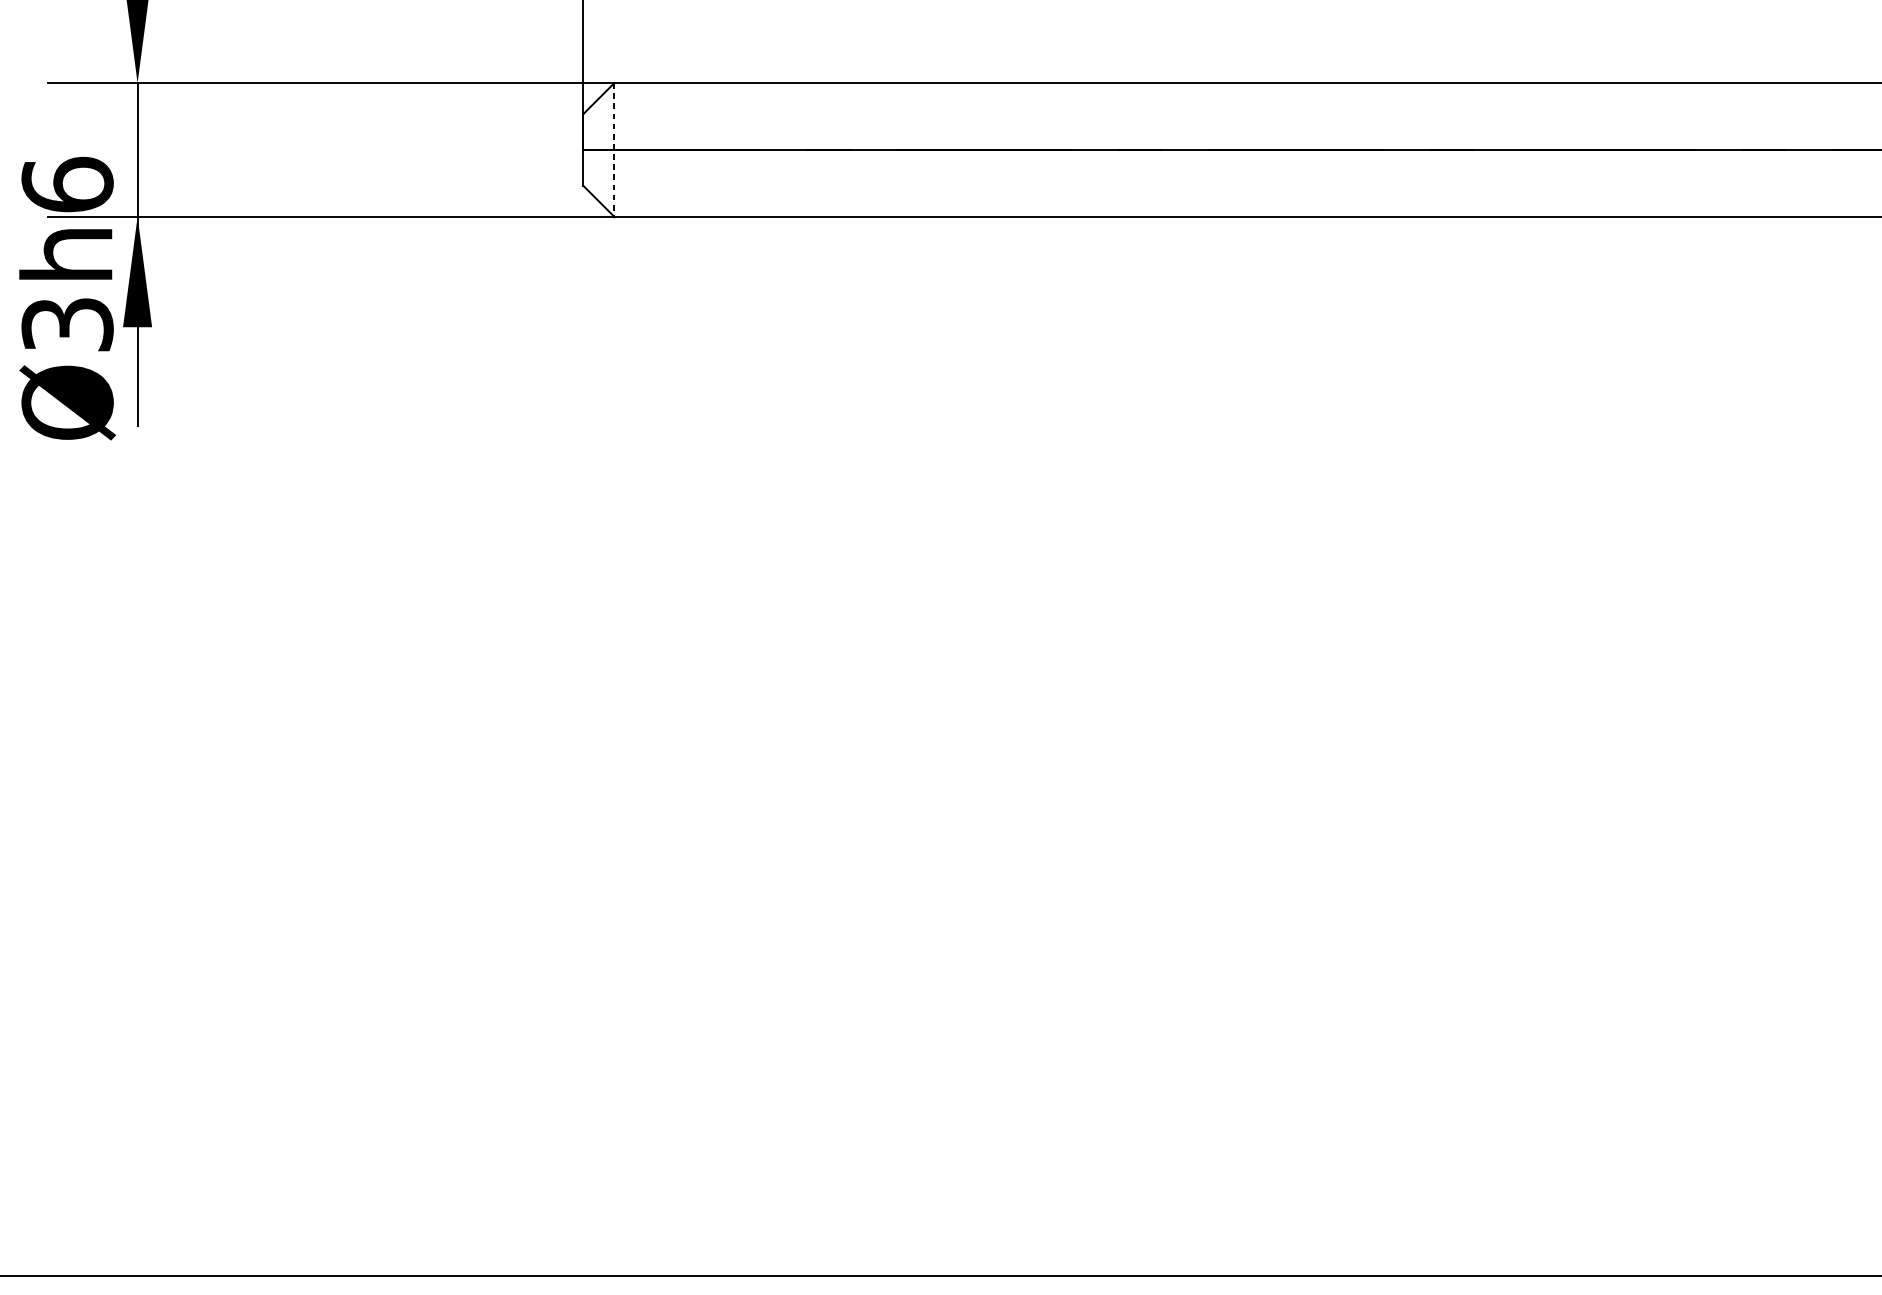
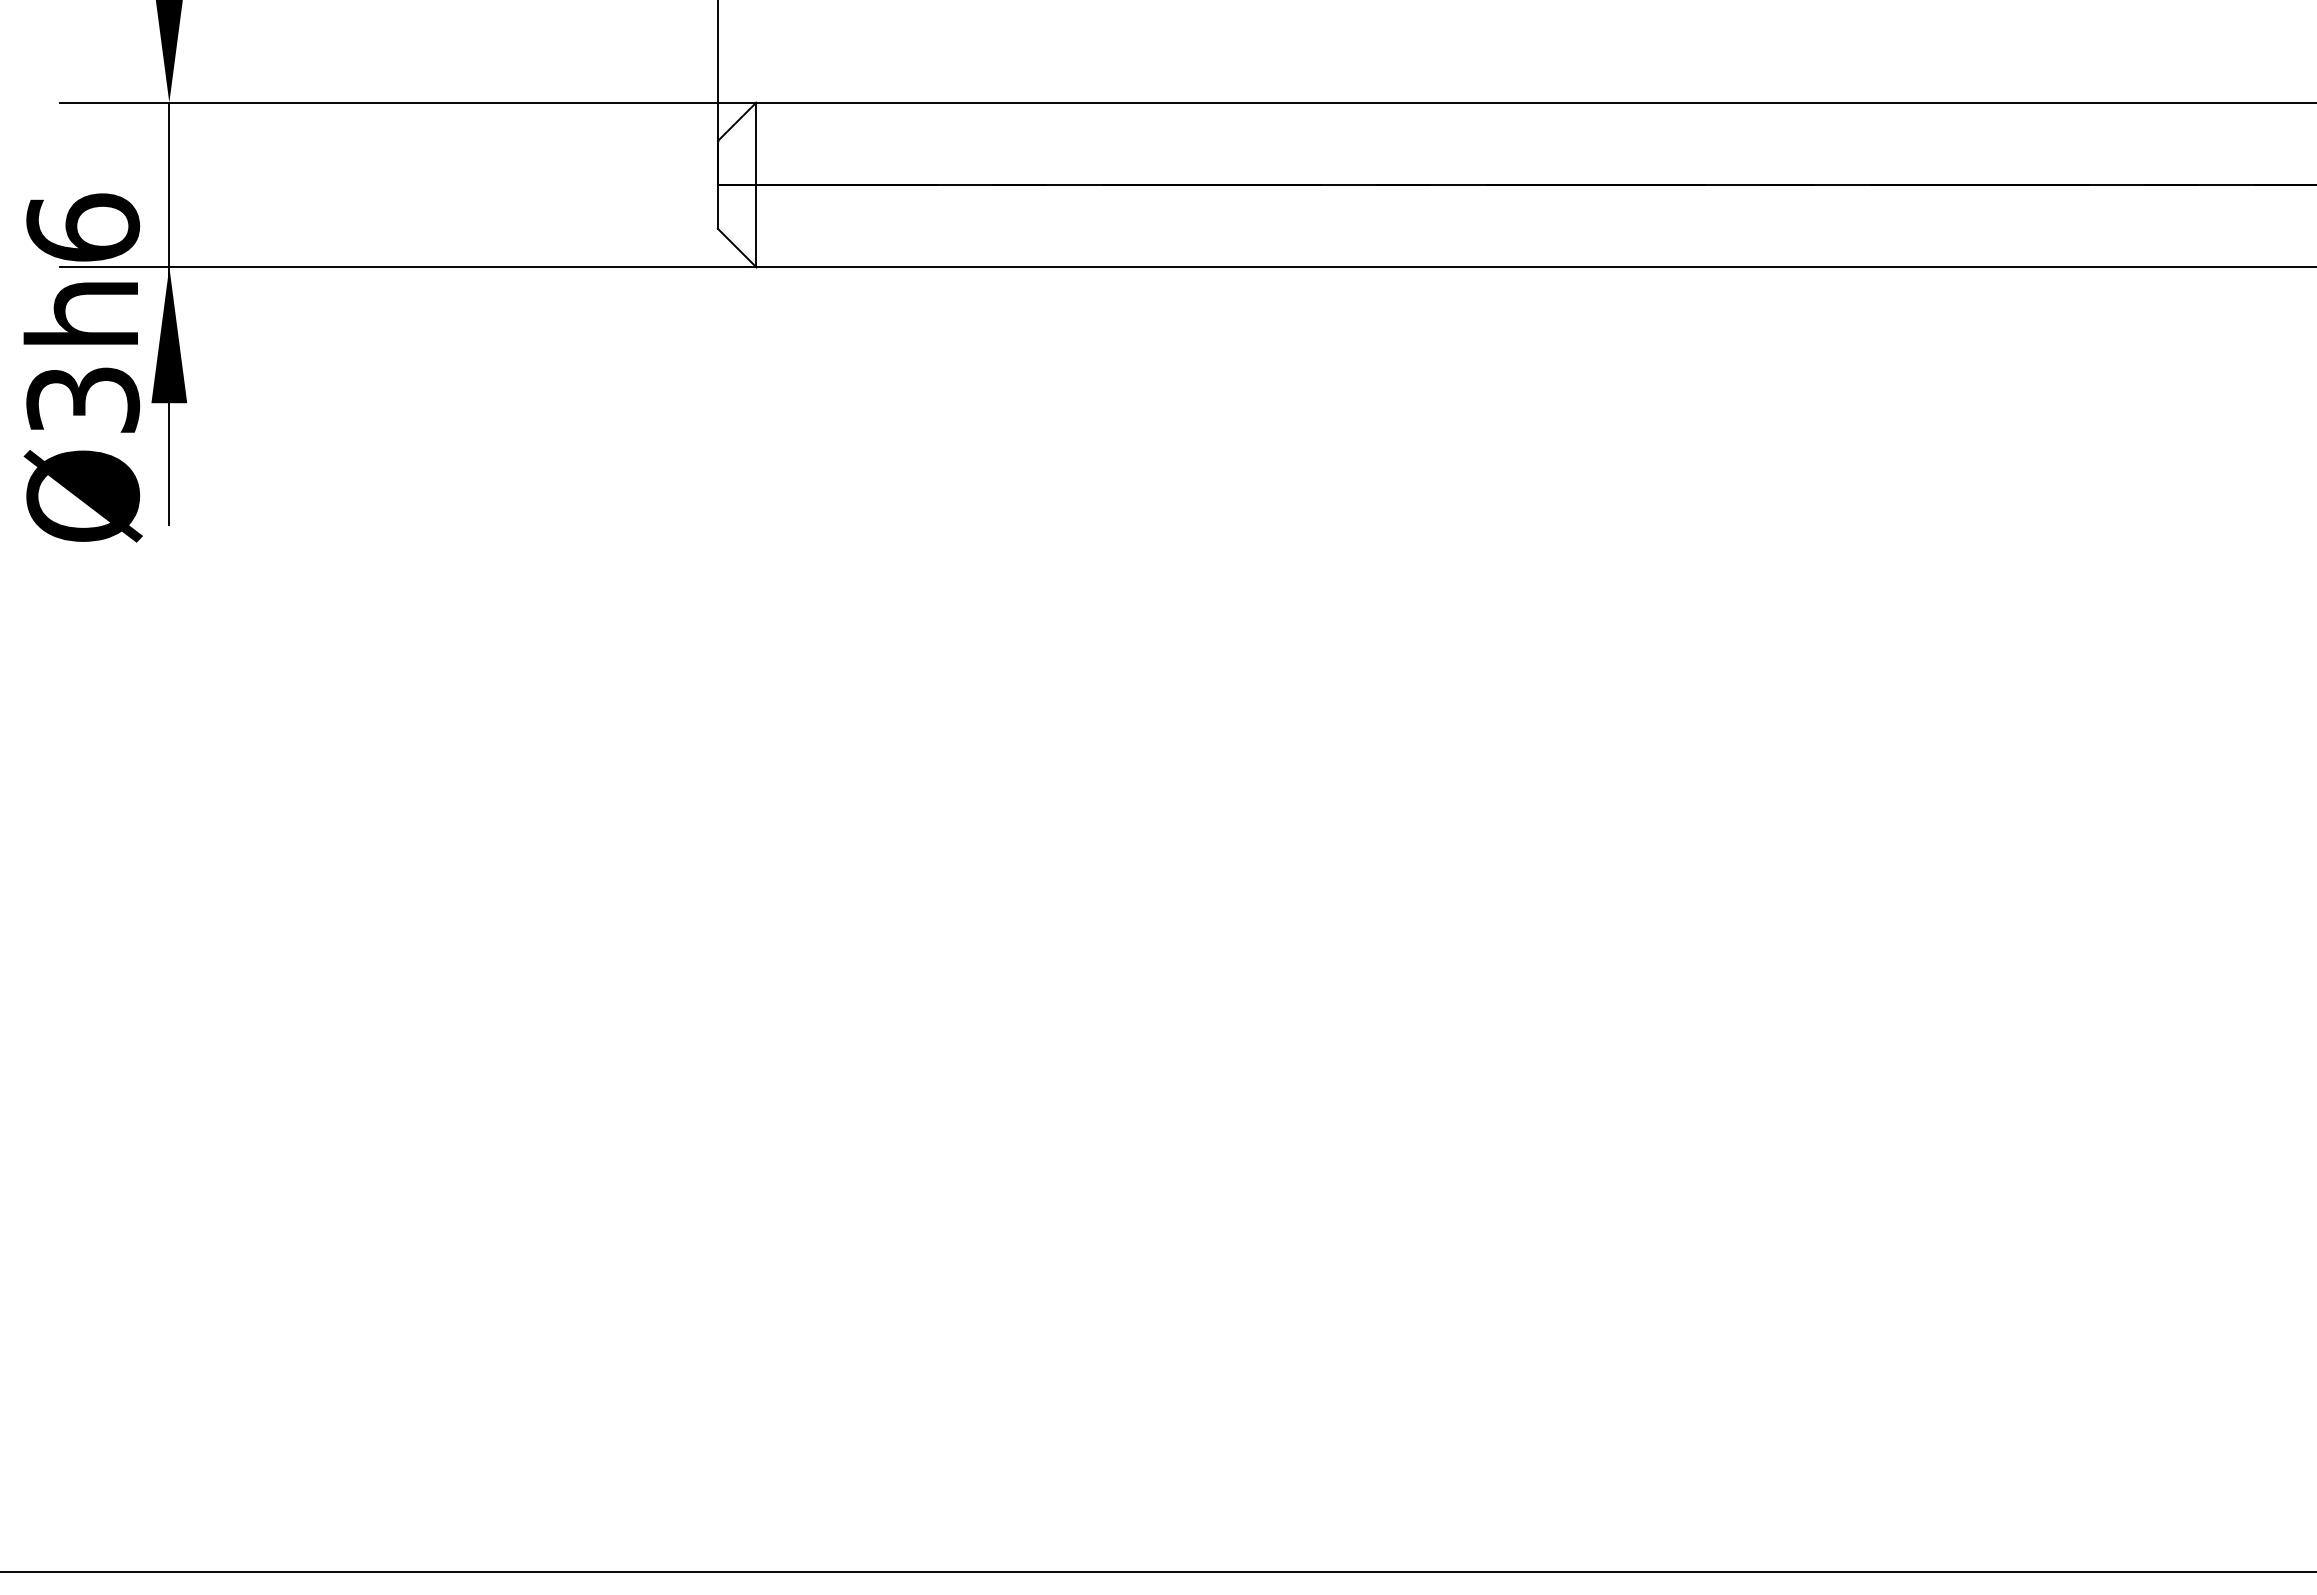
line: (614, 150) -> (756, 185), dashed -> solid

